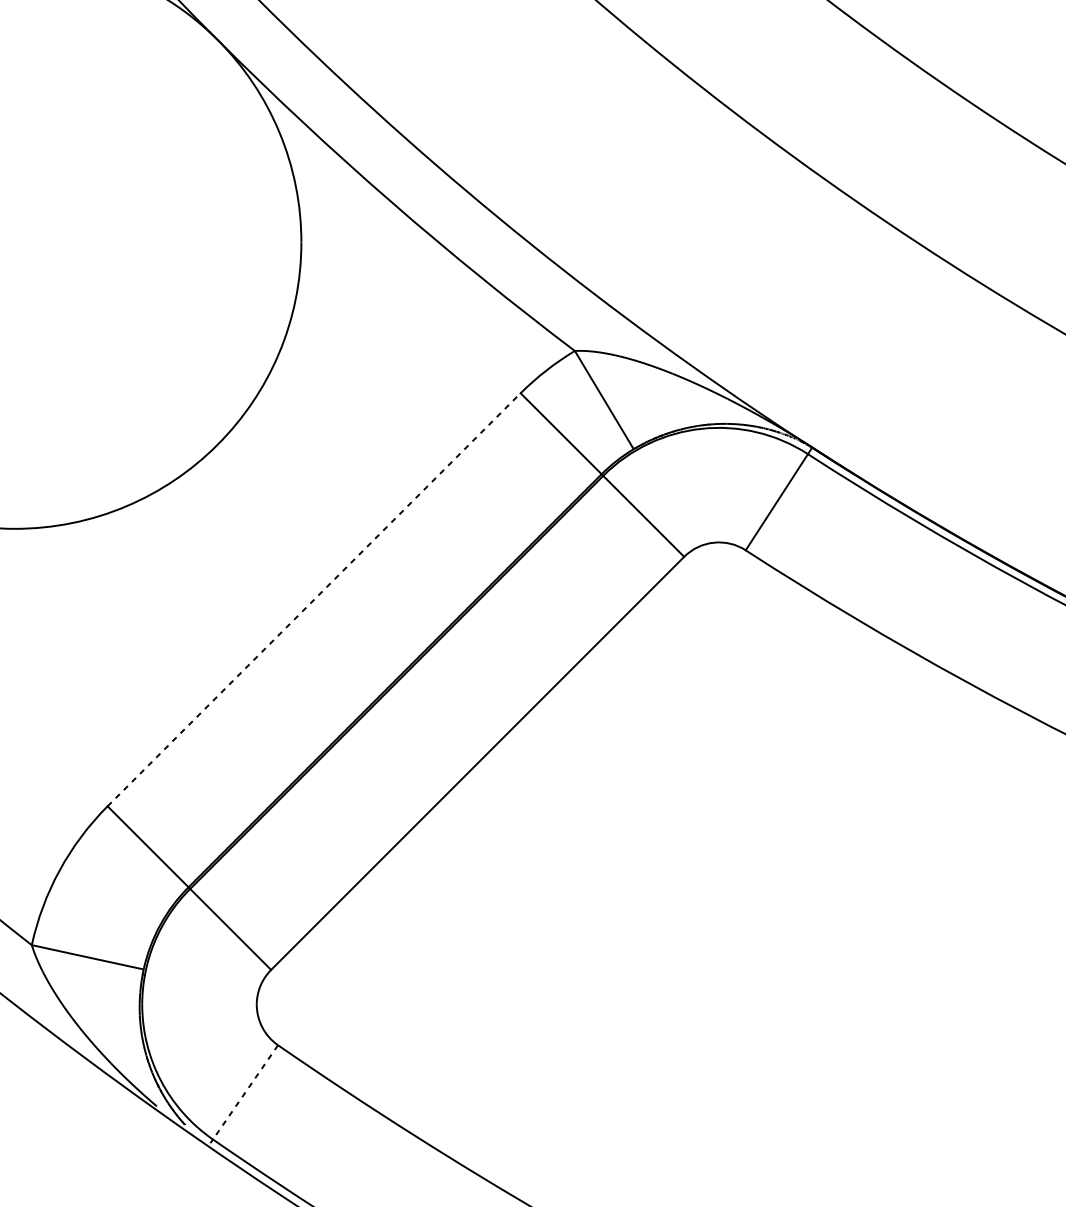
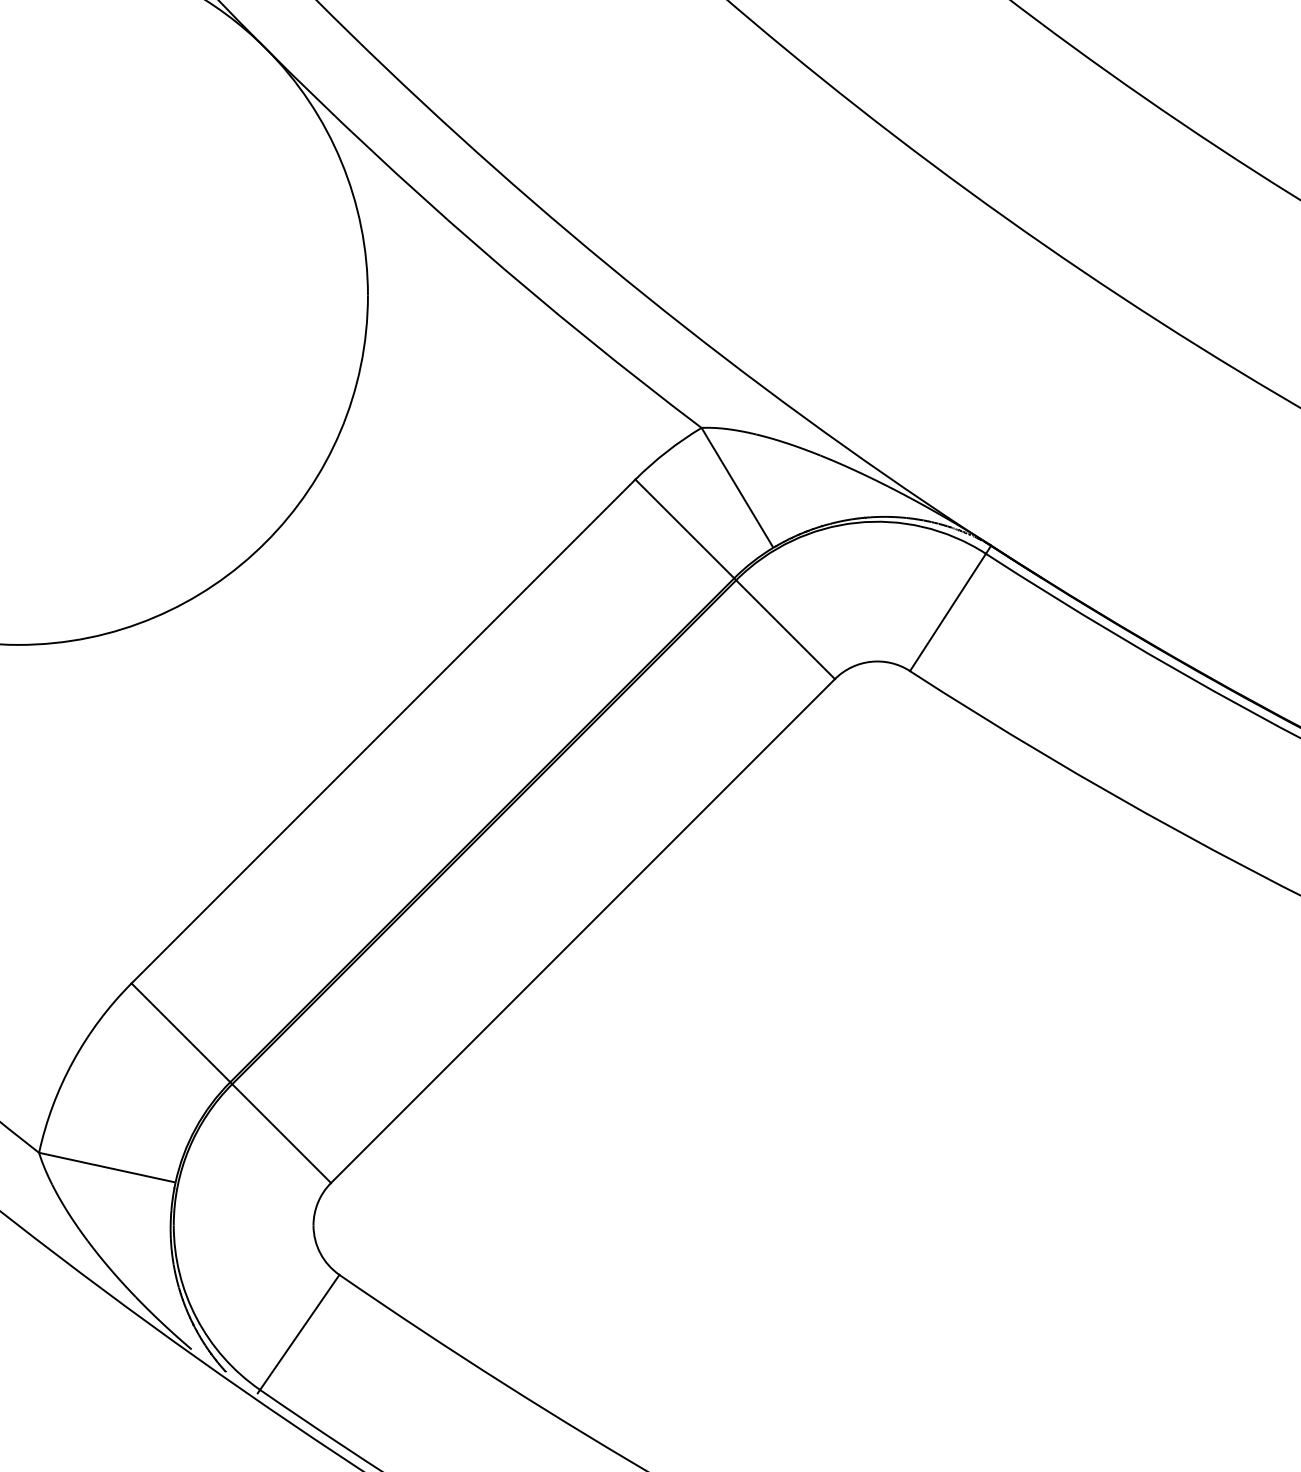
line: (314, 599) -> (383, 731), dashed -> solid
line: (245, 1092) -> (299, 1332), dashed -> solid

